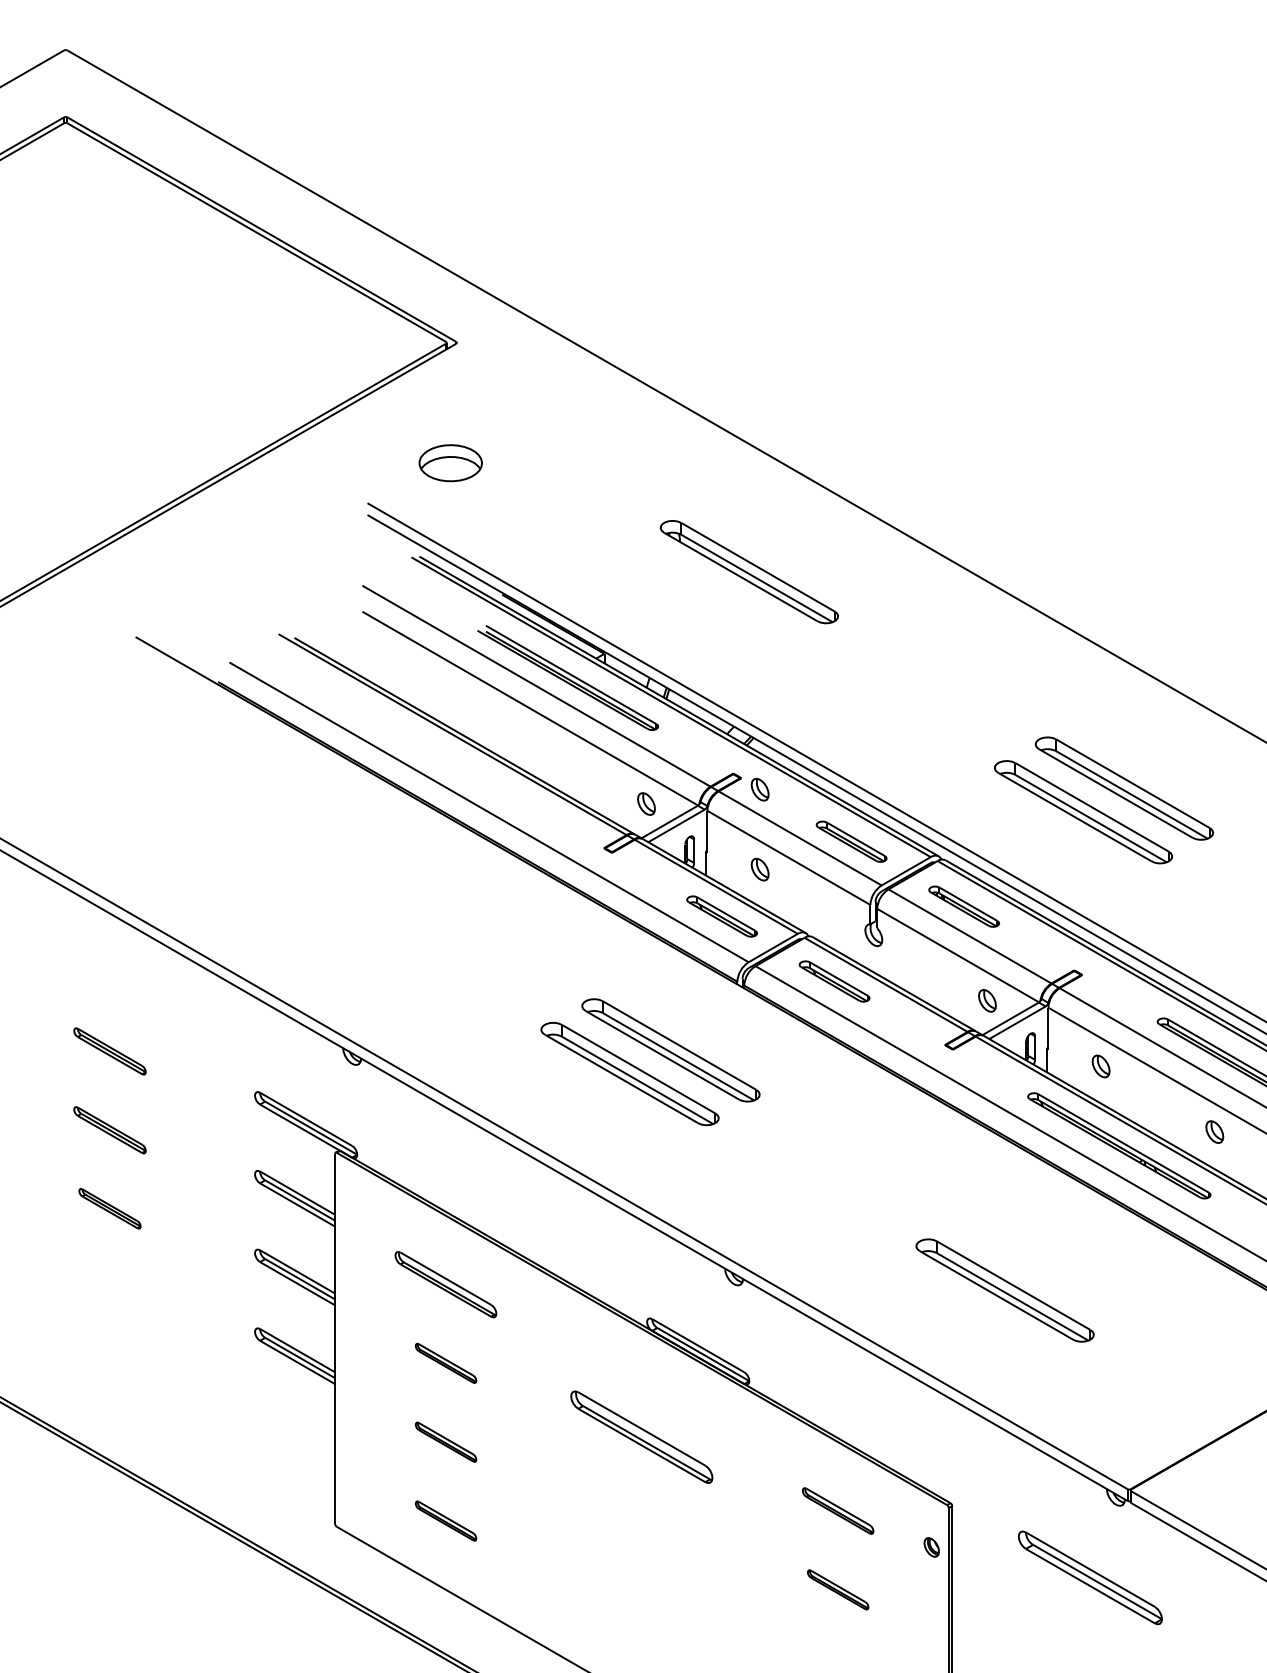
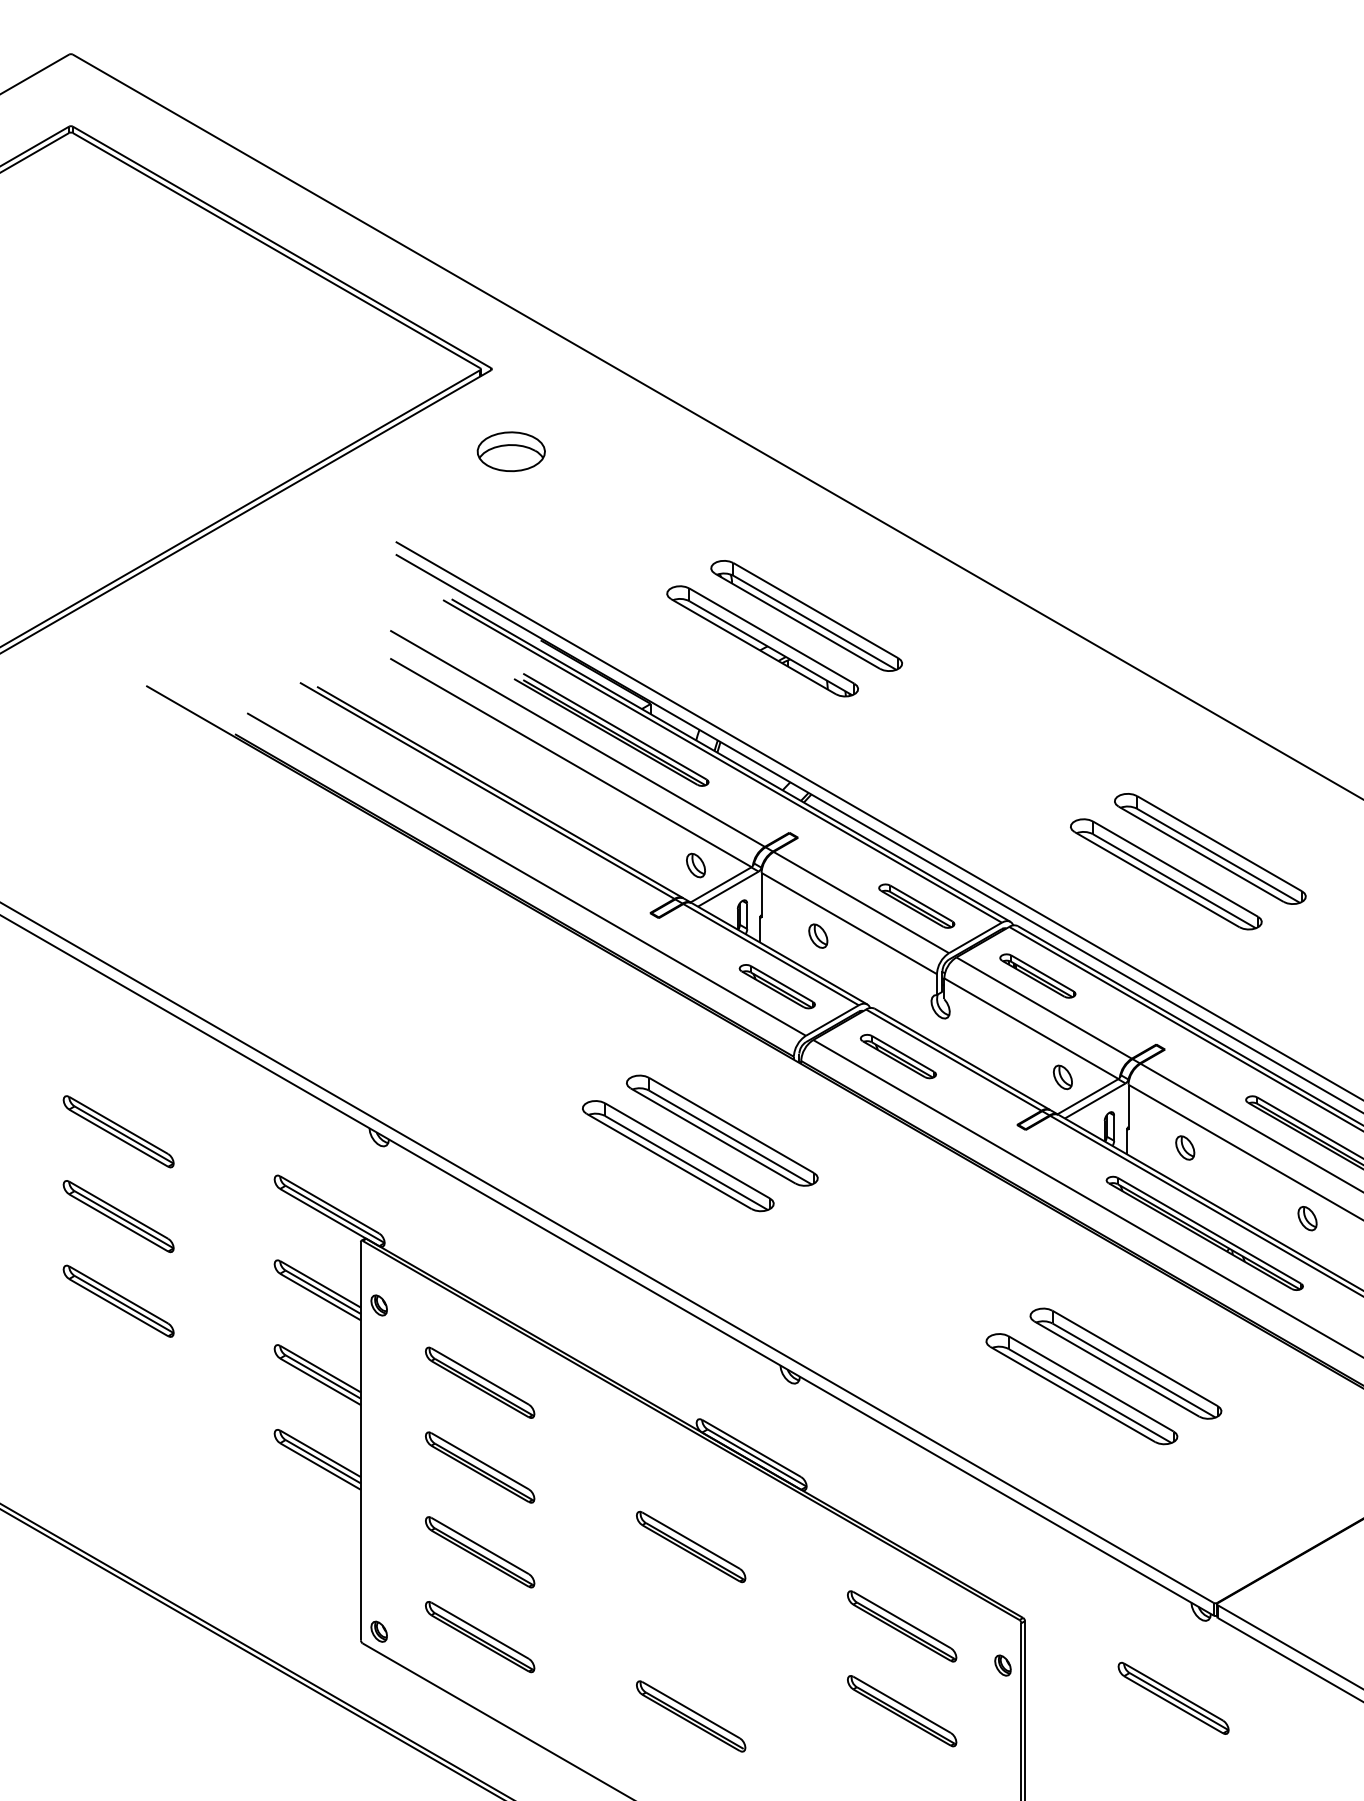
part: (449, 462) -> (510, 451), moved
part: (708, 595) -> (762, 641), added
part: (760, 789) -> (818, 849), removed
part: (109, 1051) -> (118, 1131), size x1.43
part: (109, 1130) -> (118, 1216), size x1.43
part: (109, 1208) -> (118, 1300), size x1.67
part: (351, 1212) -> (378, 1305), added
part: (1045, 1266) -> (1125, 1363), added
part: (446, 1363) -> (480, 1467), size x1.67
part: (642, 1436) -> (691, 1546), size x0.71
part: (446, 1442) -> (480, 1552), size x1.67
part: (838, 1511) -> (902, 1626), size x1.43
part: (351, 1515) -> (378, 1631), added
part: (446, 1521) -> (480, 1637), size x1.67
part: (1090, 1578) -> (1173, 1698), size x0.71
part: (838, 1590) -> (902, 1711), size x1.67
part: (642, 1594) -> (691, 1716), added

